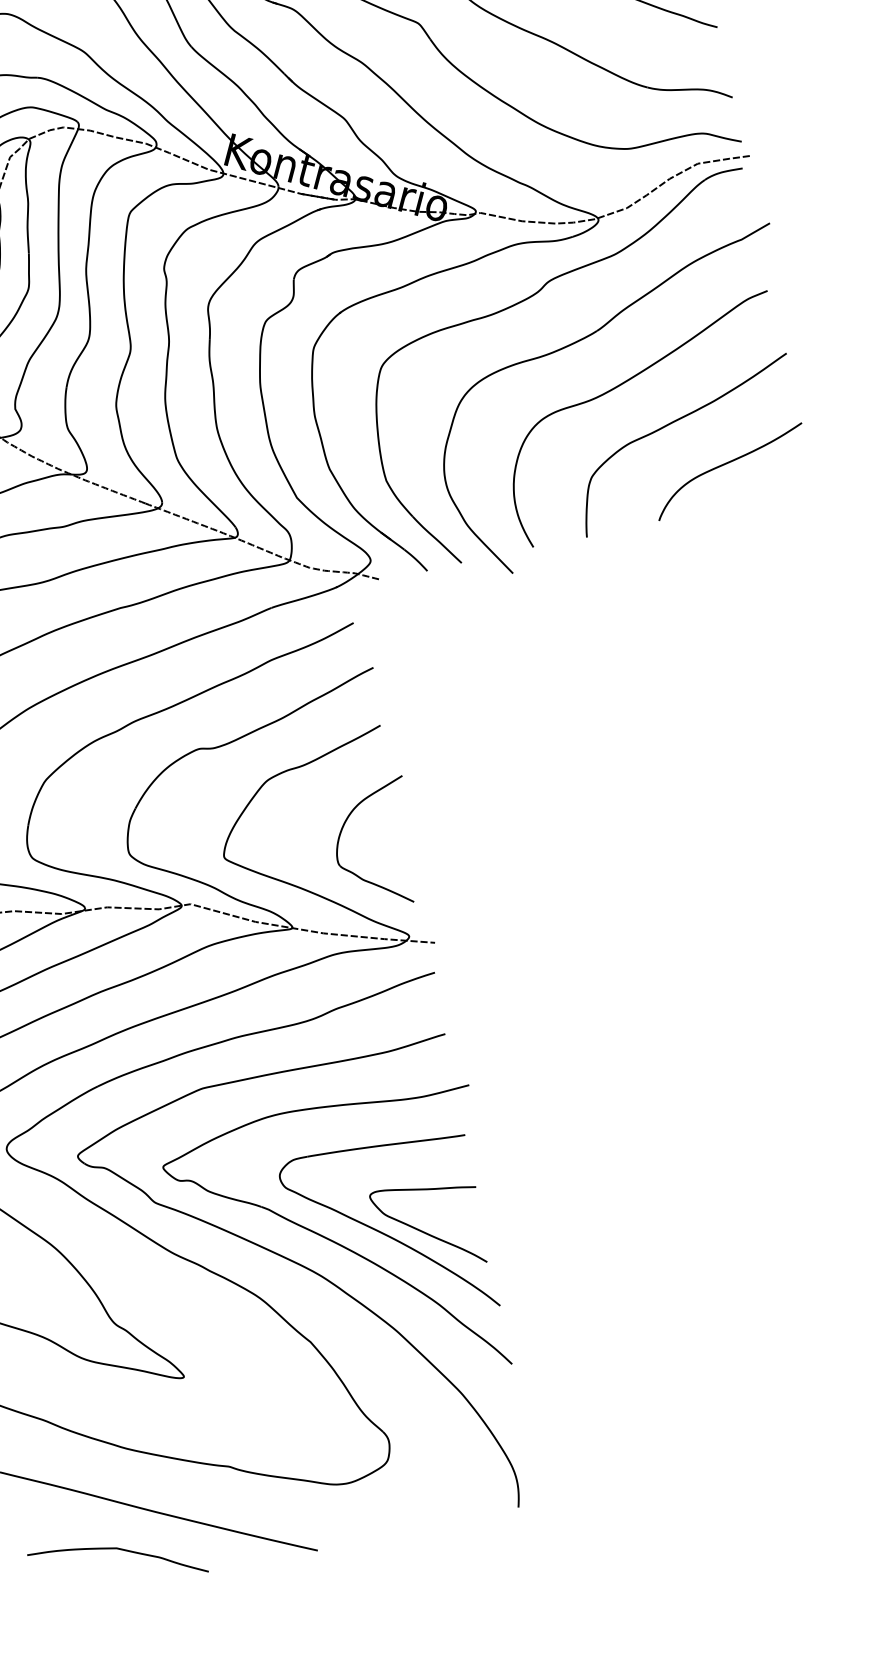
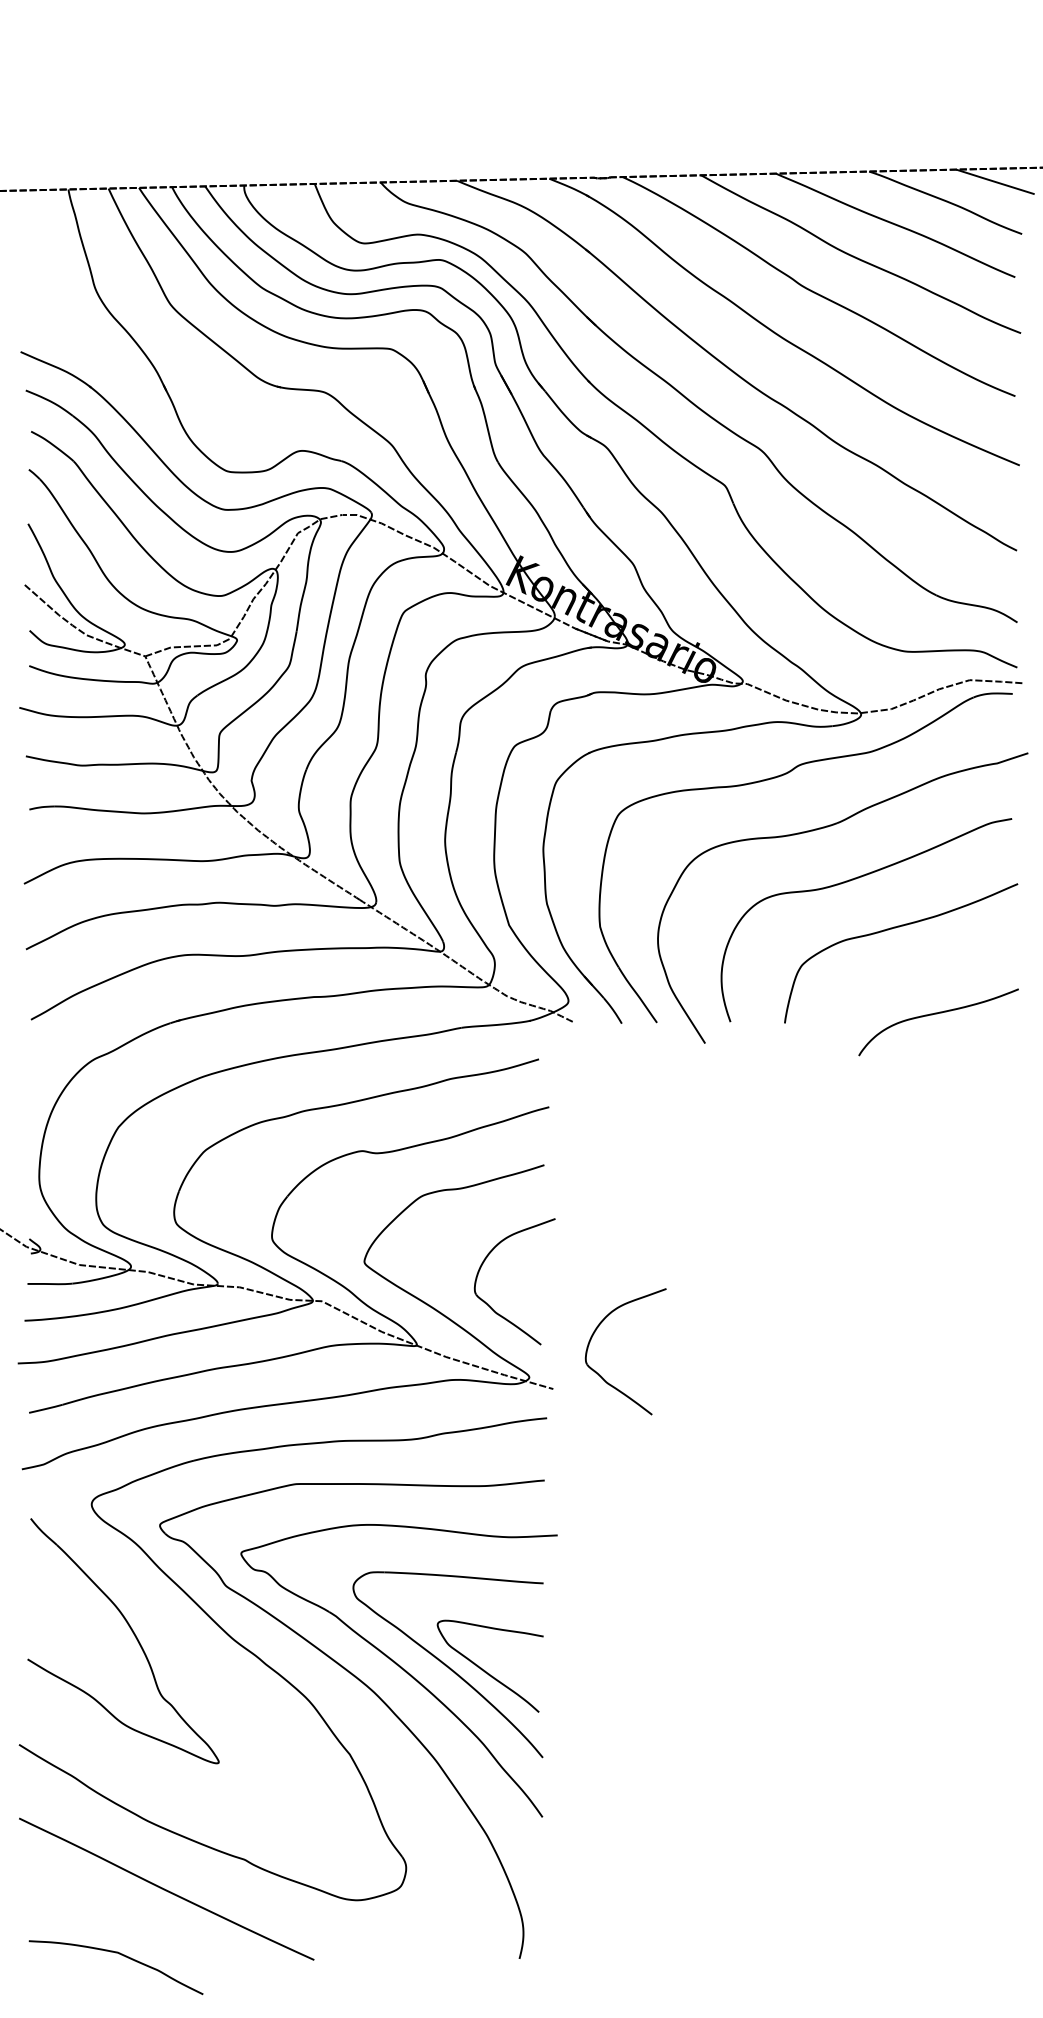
curve: (727, 464) -> (937, 1014), moved
part: (479, 919) -> (601, 1375), added
curve: (120, 1550) -> (121, 1955), moved

